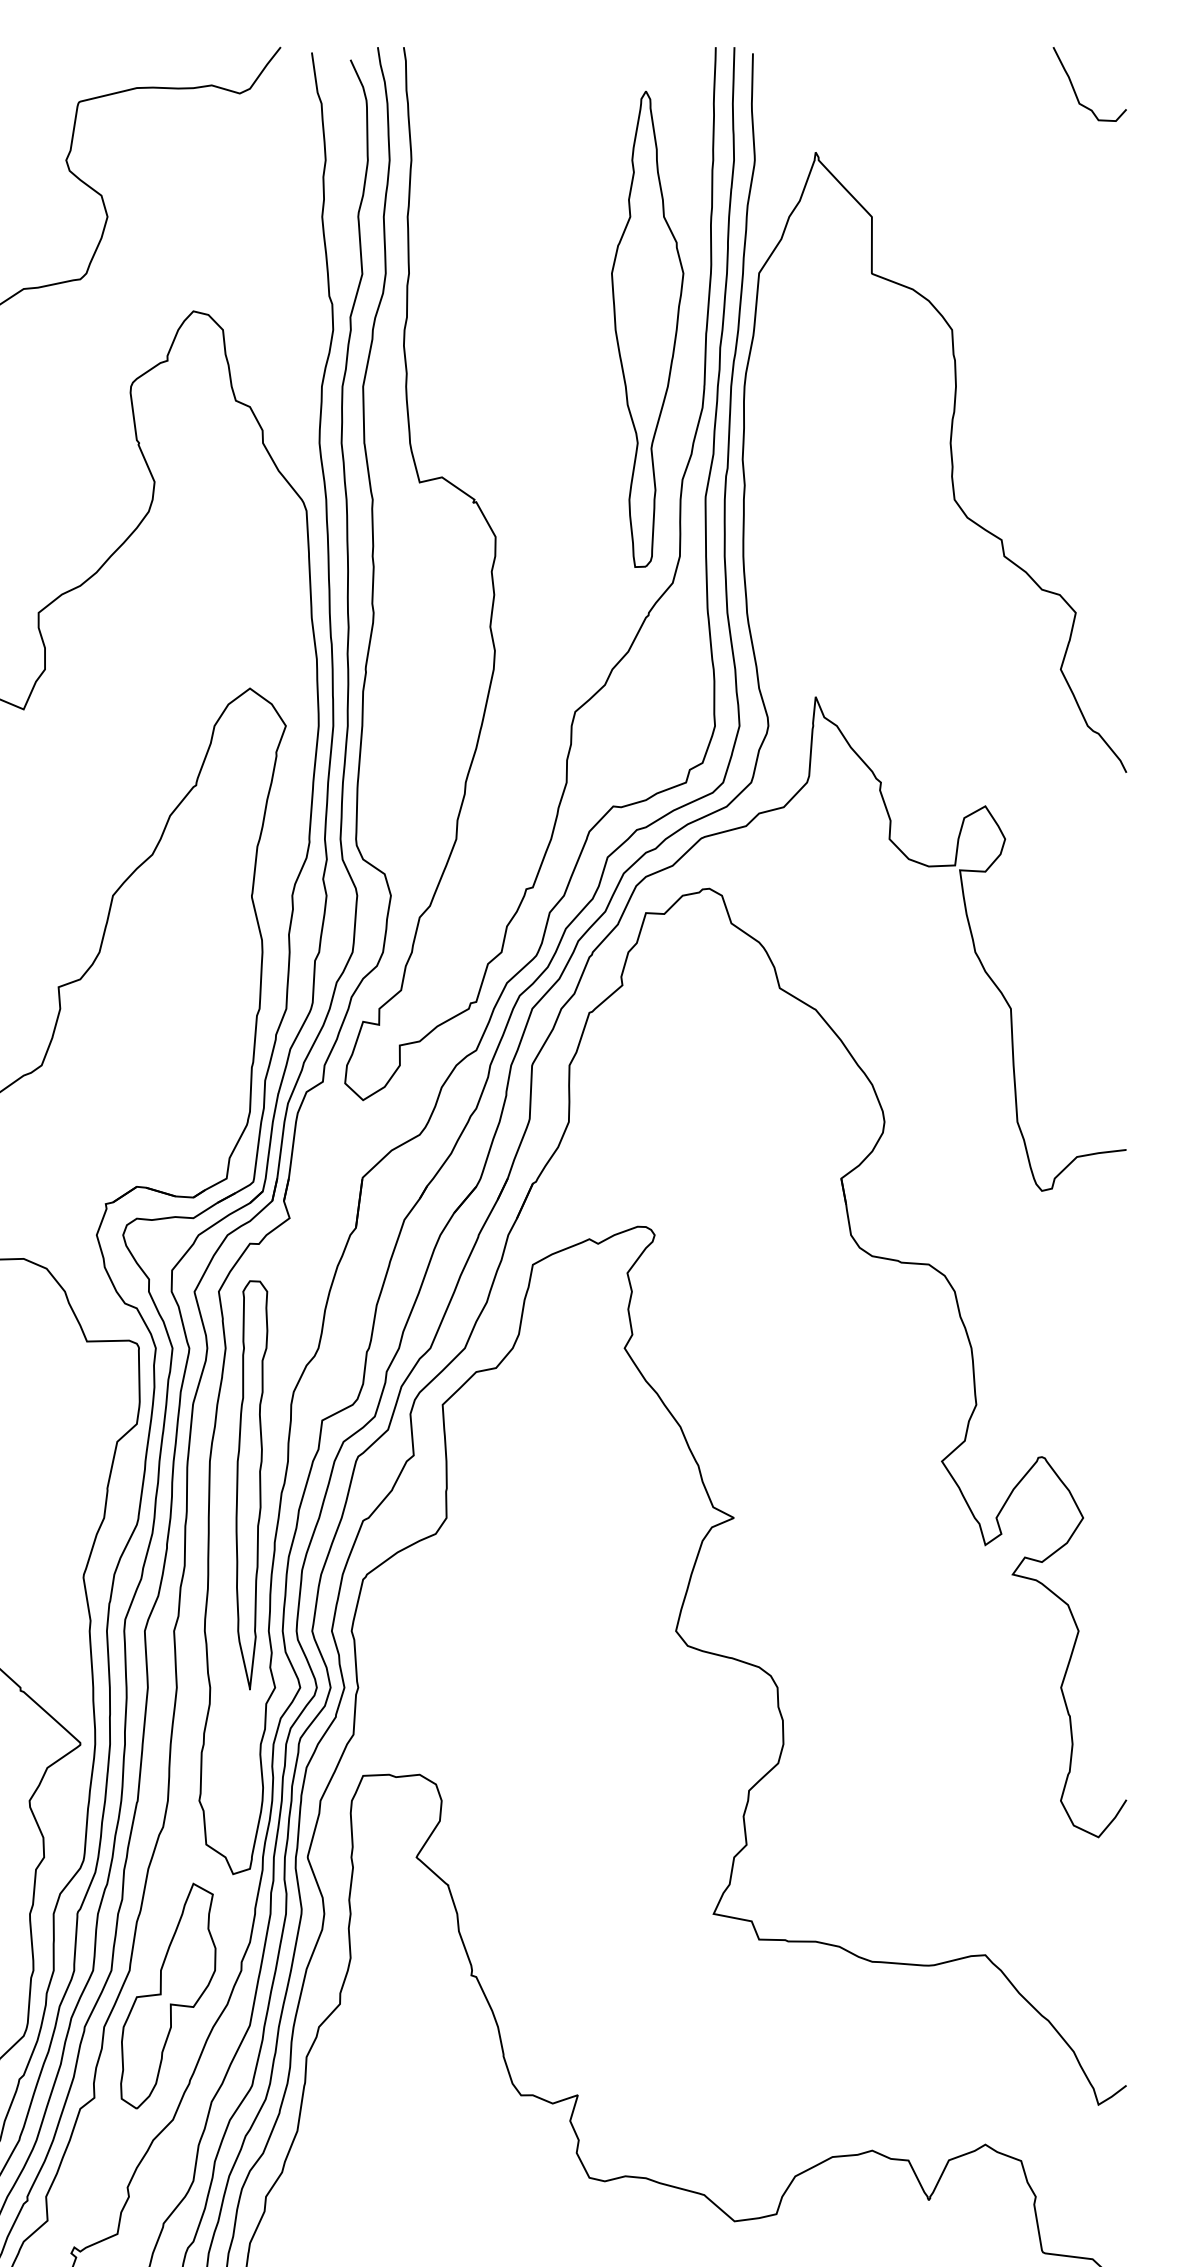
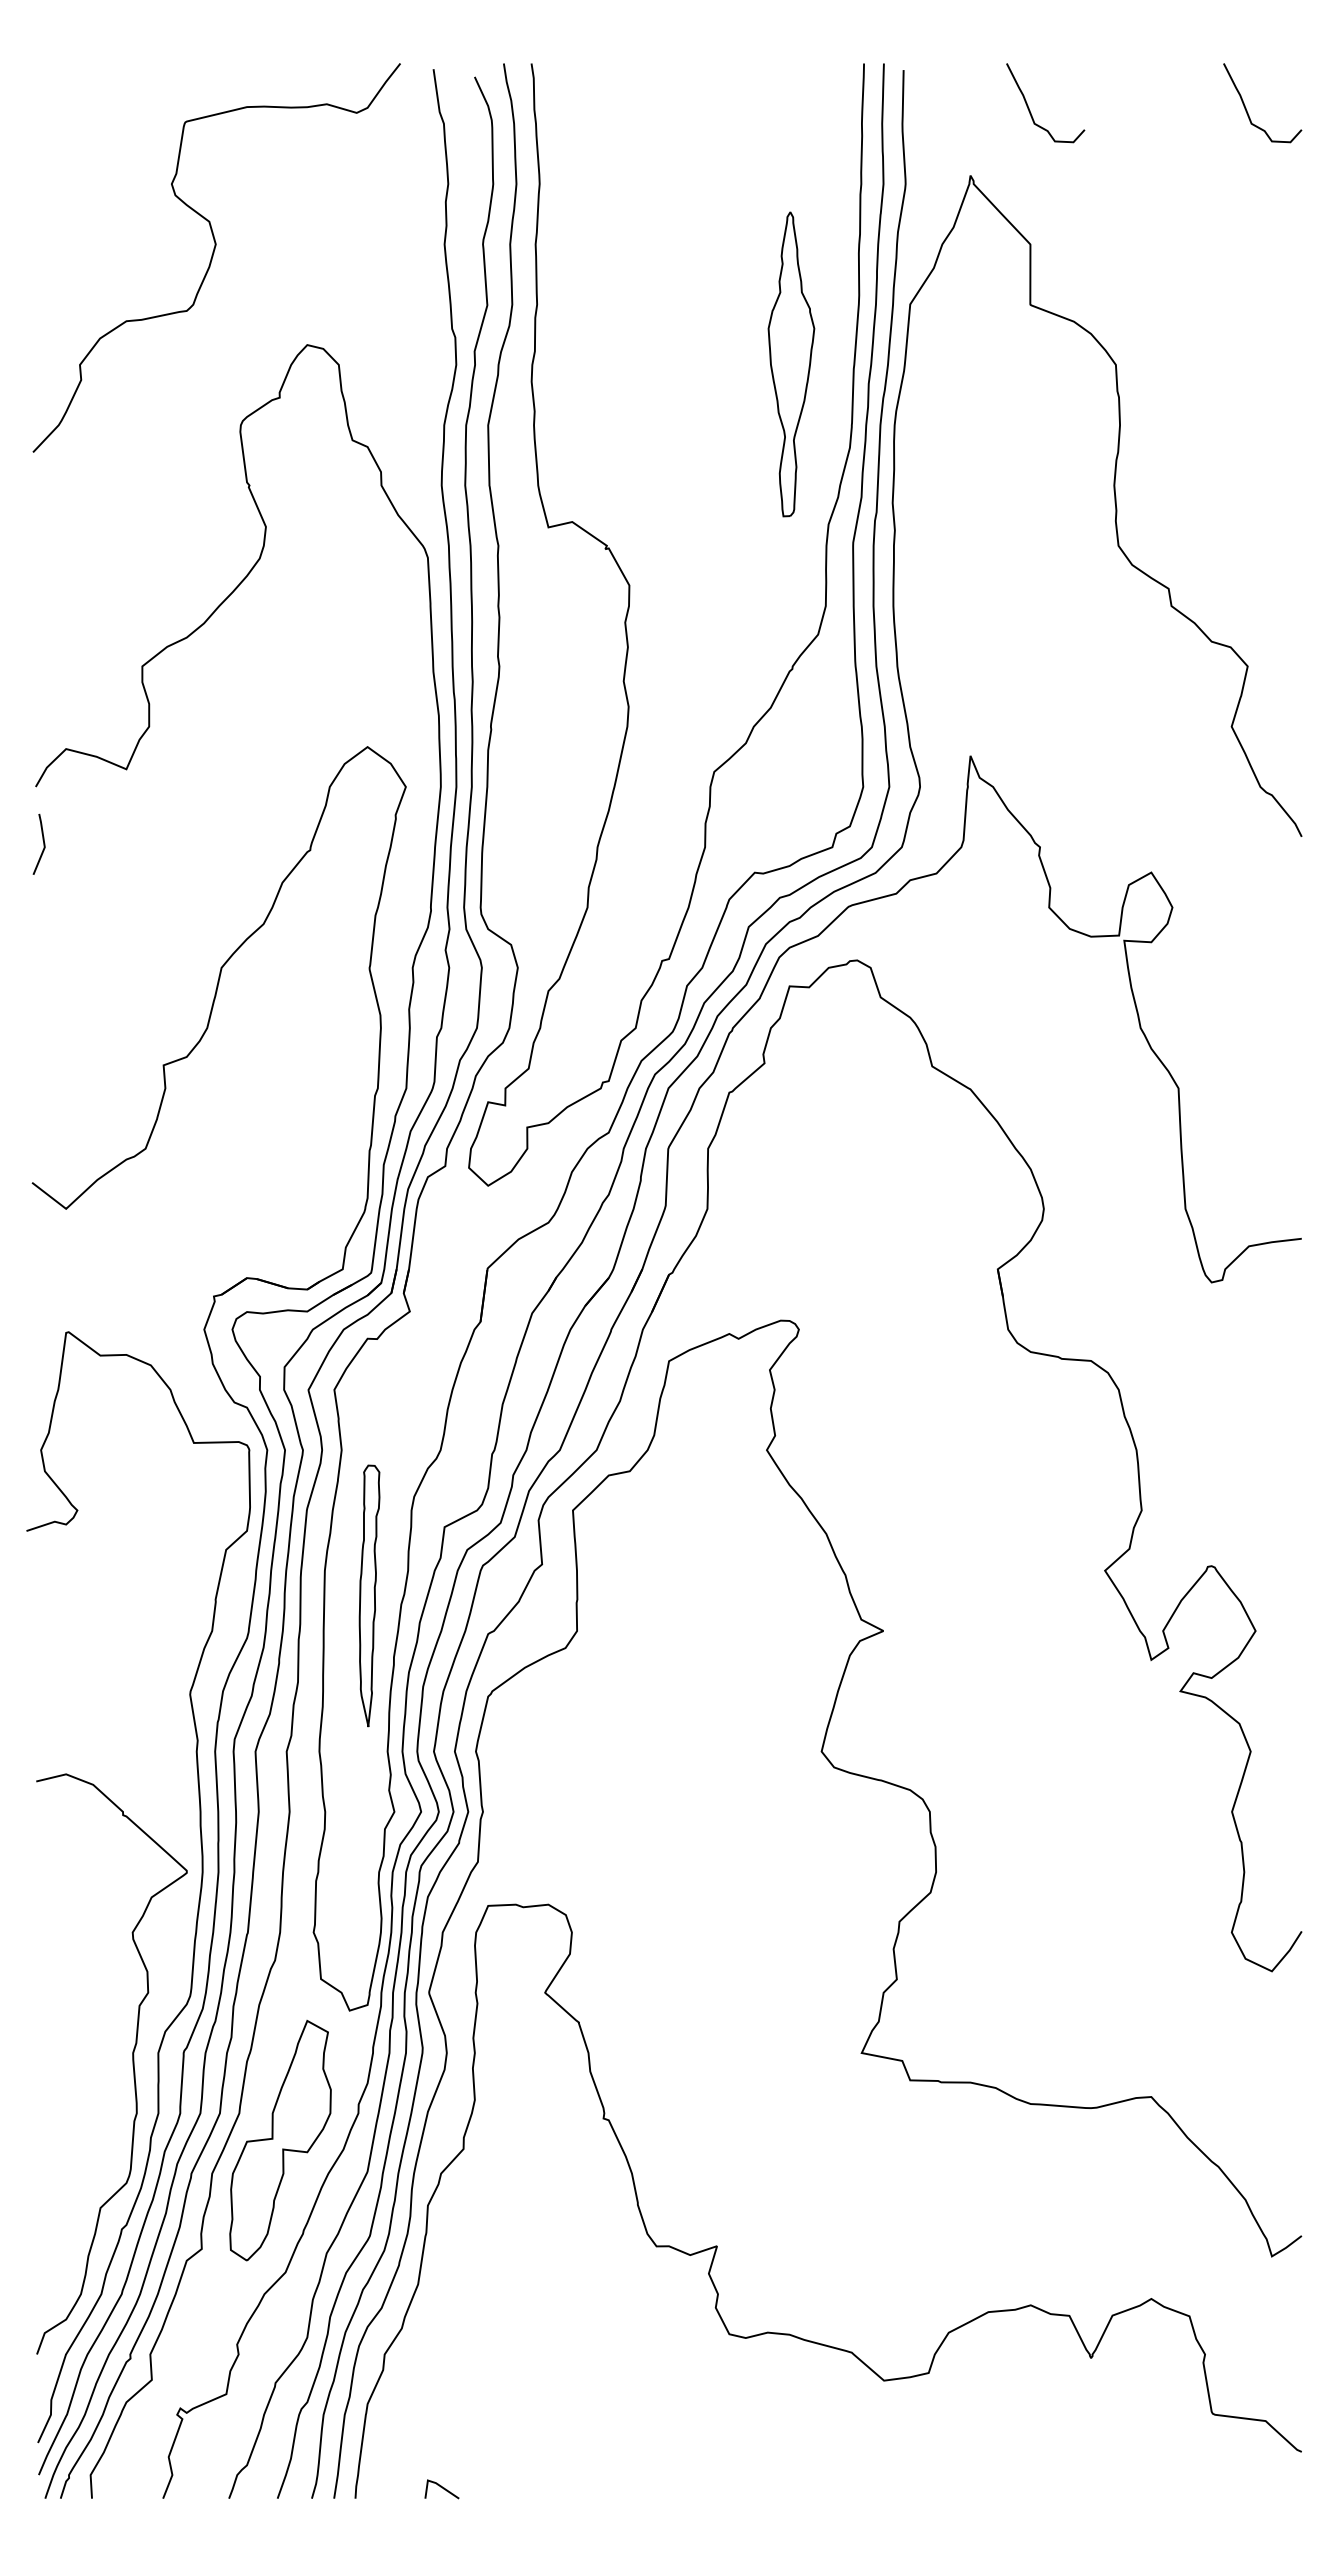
curve: (871, 88) -> (1029, 107), added
part: (647, 329) -> (791, 364), size x0.6
part: (251, 1484) -> (369, 1595), size x0.6

